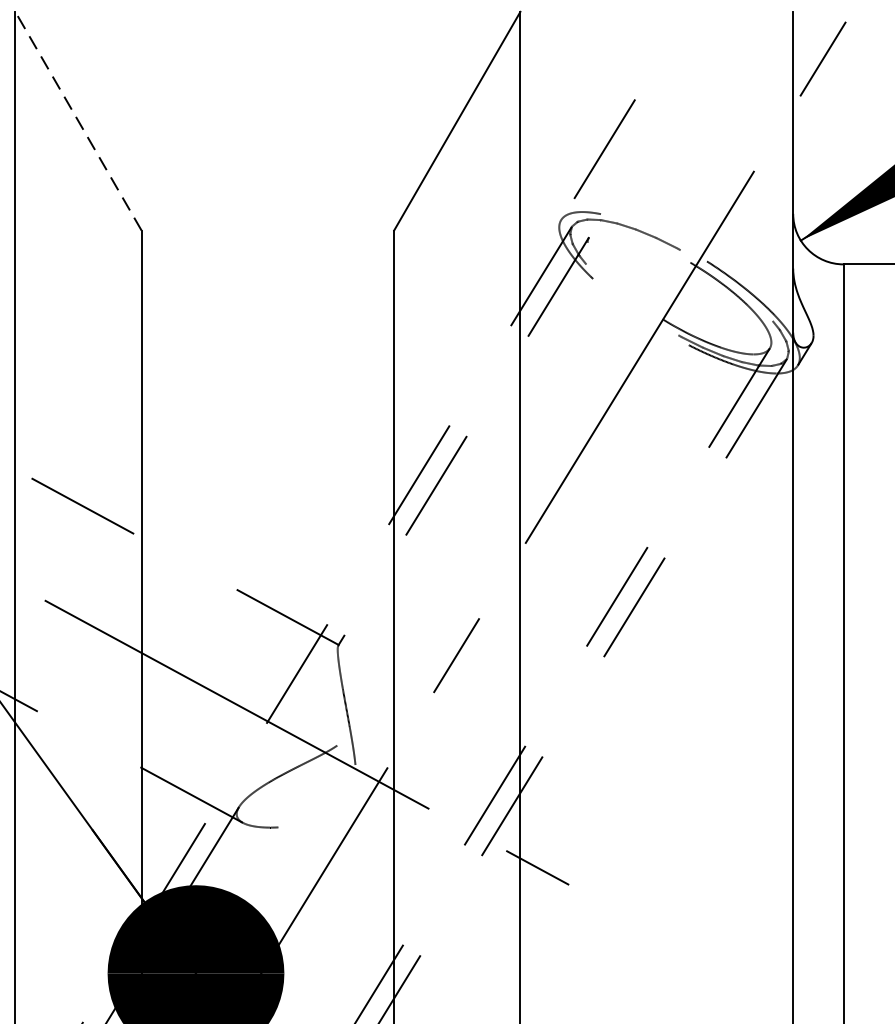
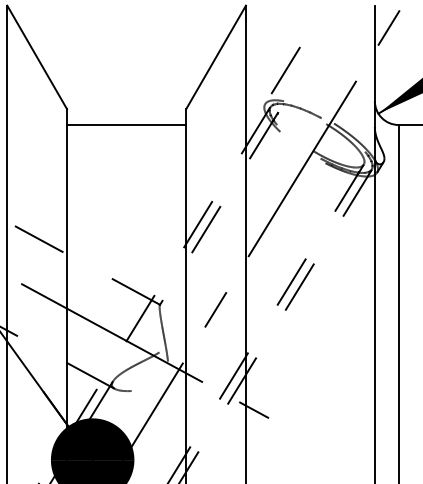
line: (79, 121) -> (37, 57), dashed -> solid
line: (267, 265) -> (126, 125), added

